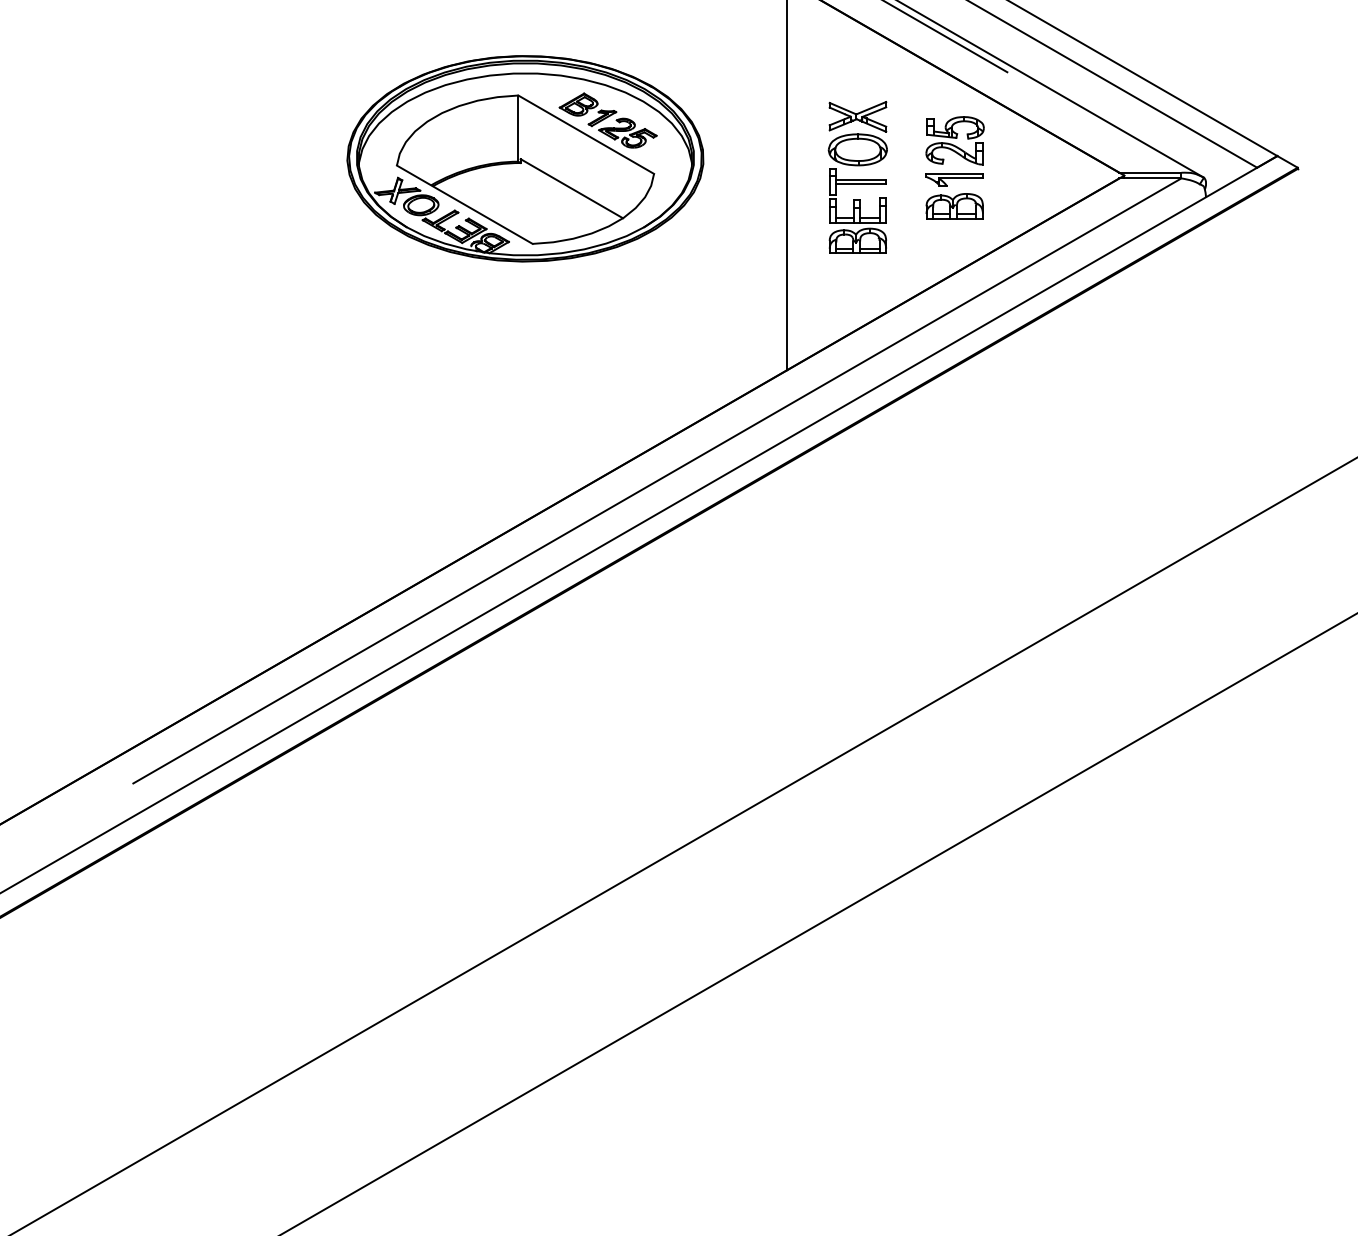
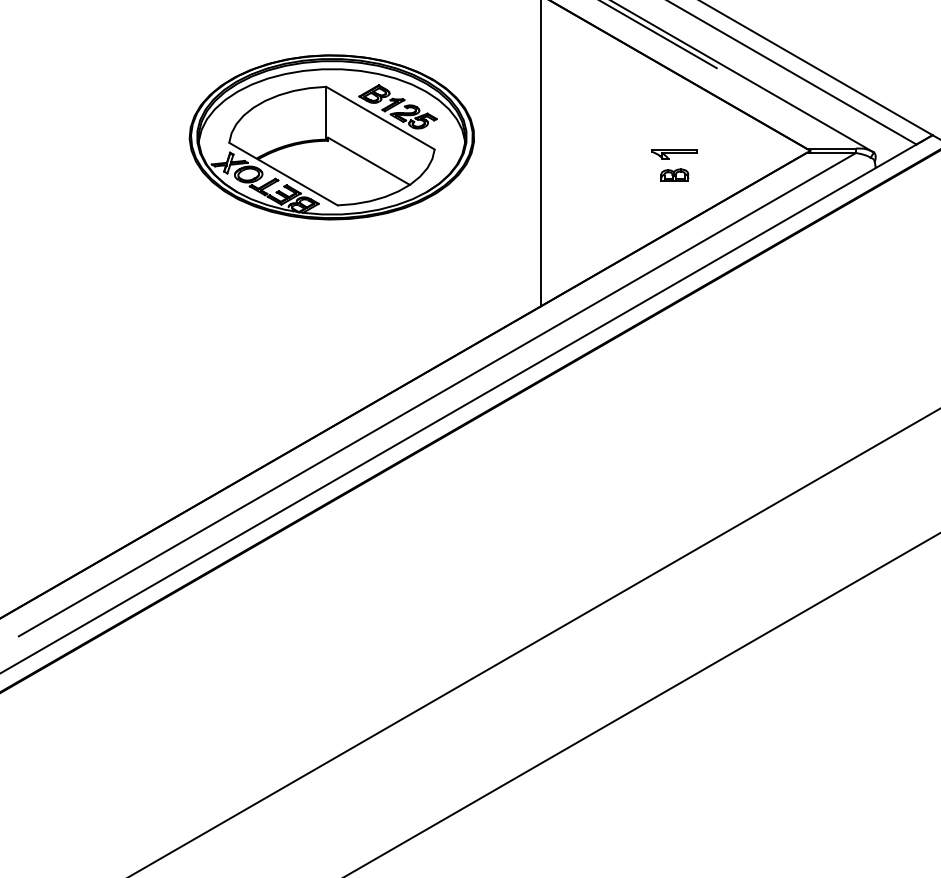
part: (954, 140) -> (674, 122), removed
part: (857, 177) -> (597, 152), removed
part: (954, 206) -> (674, 175), size x0.6

